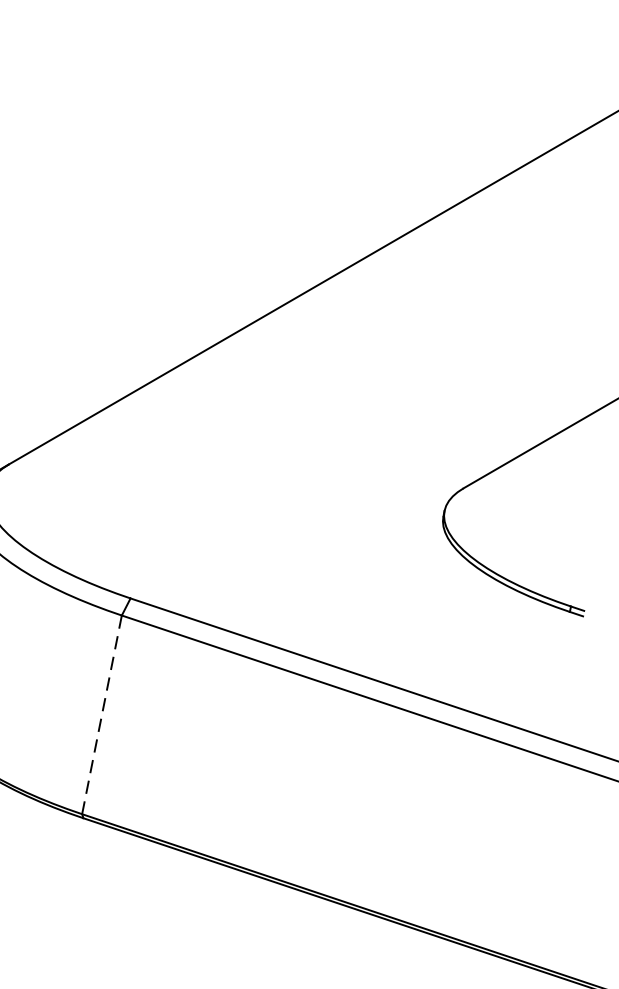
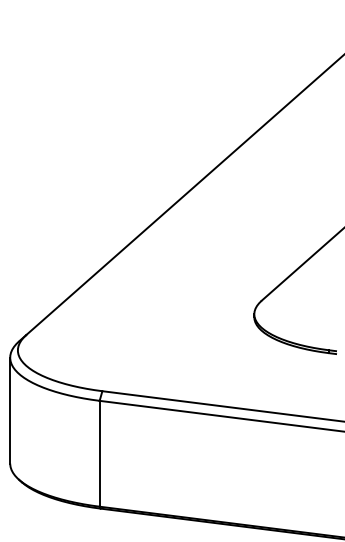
line: (101, 714) -> (99, 453), dashed -> solid

